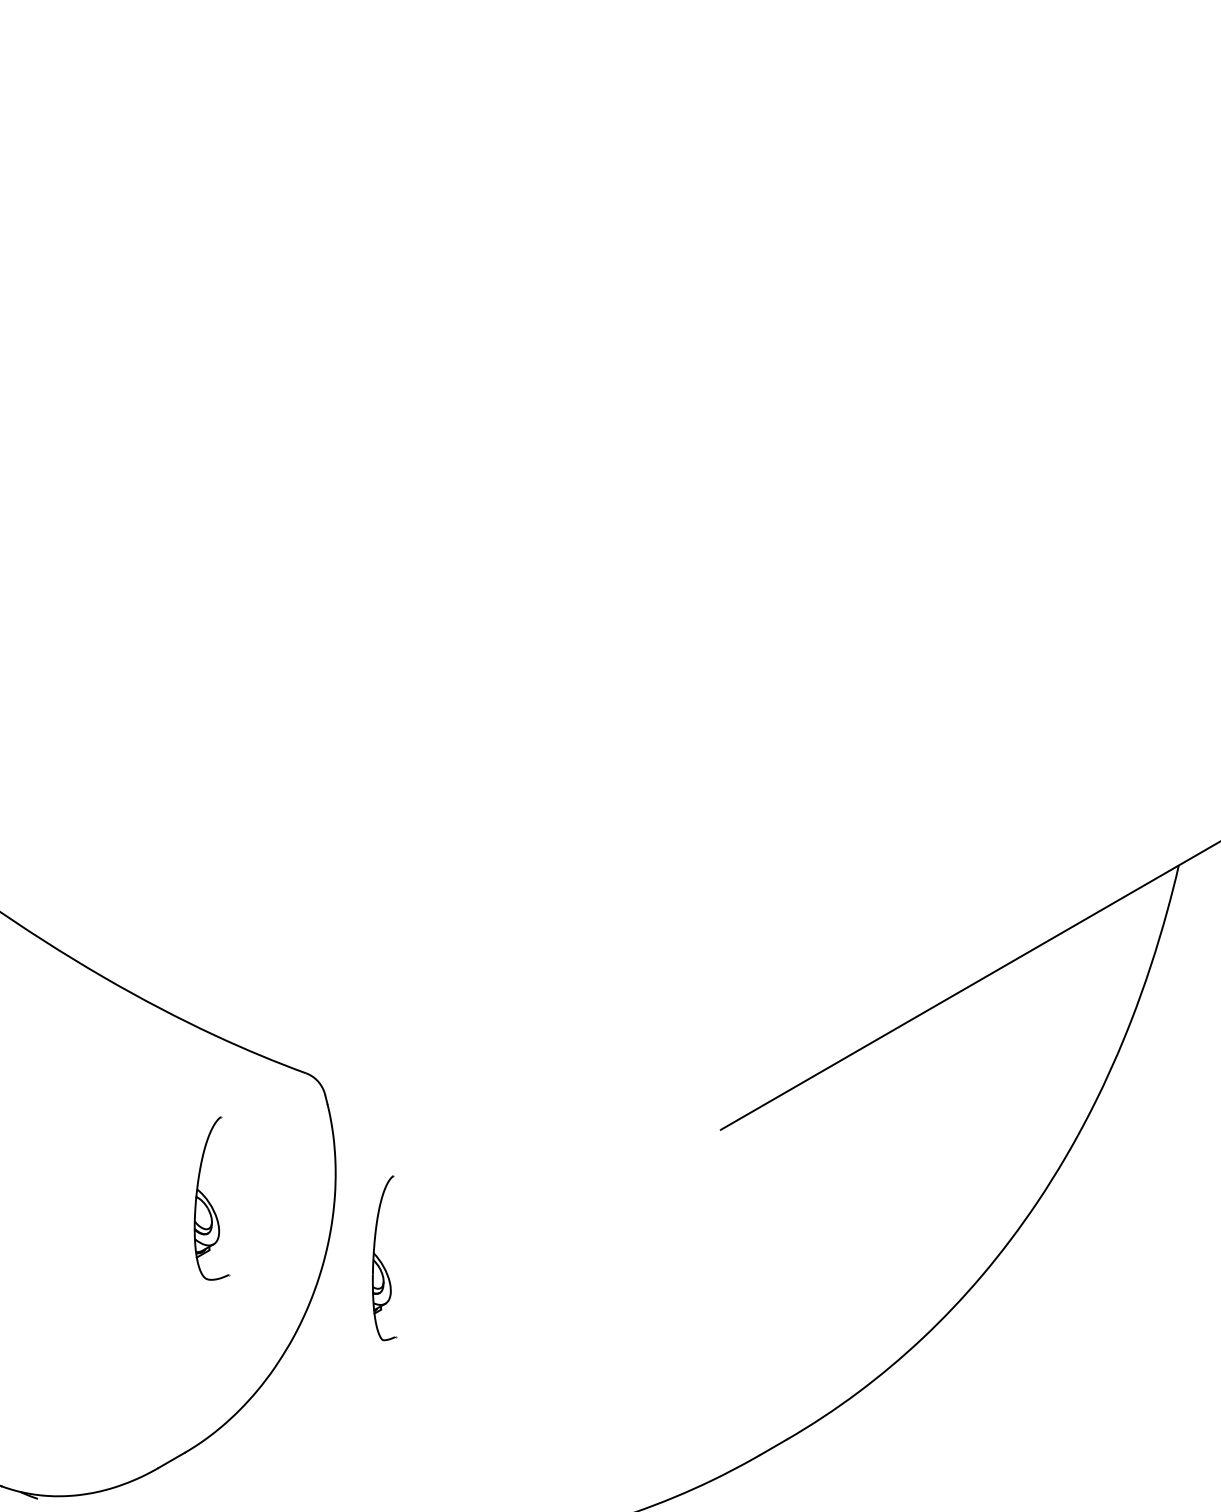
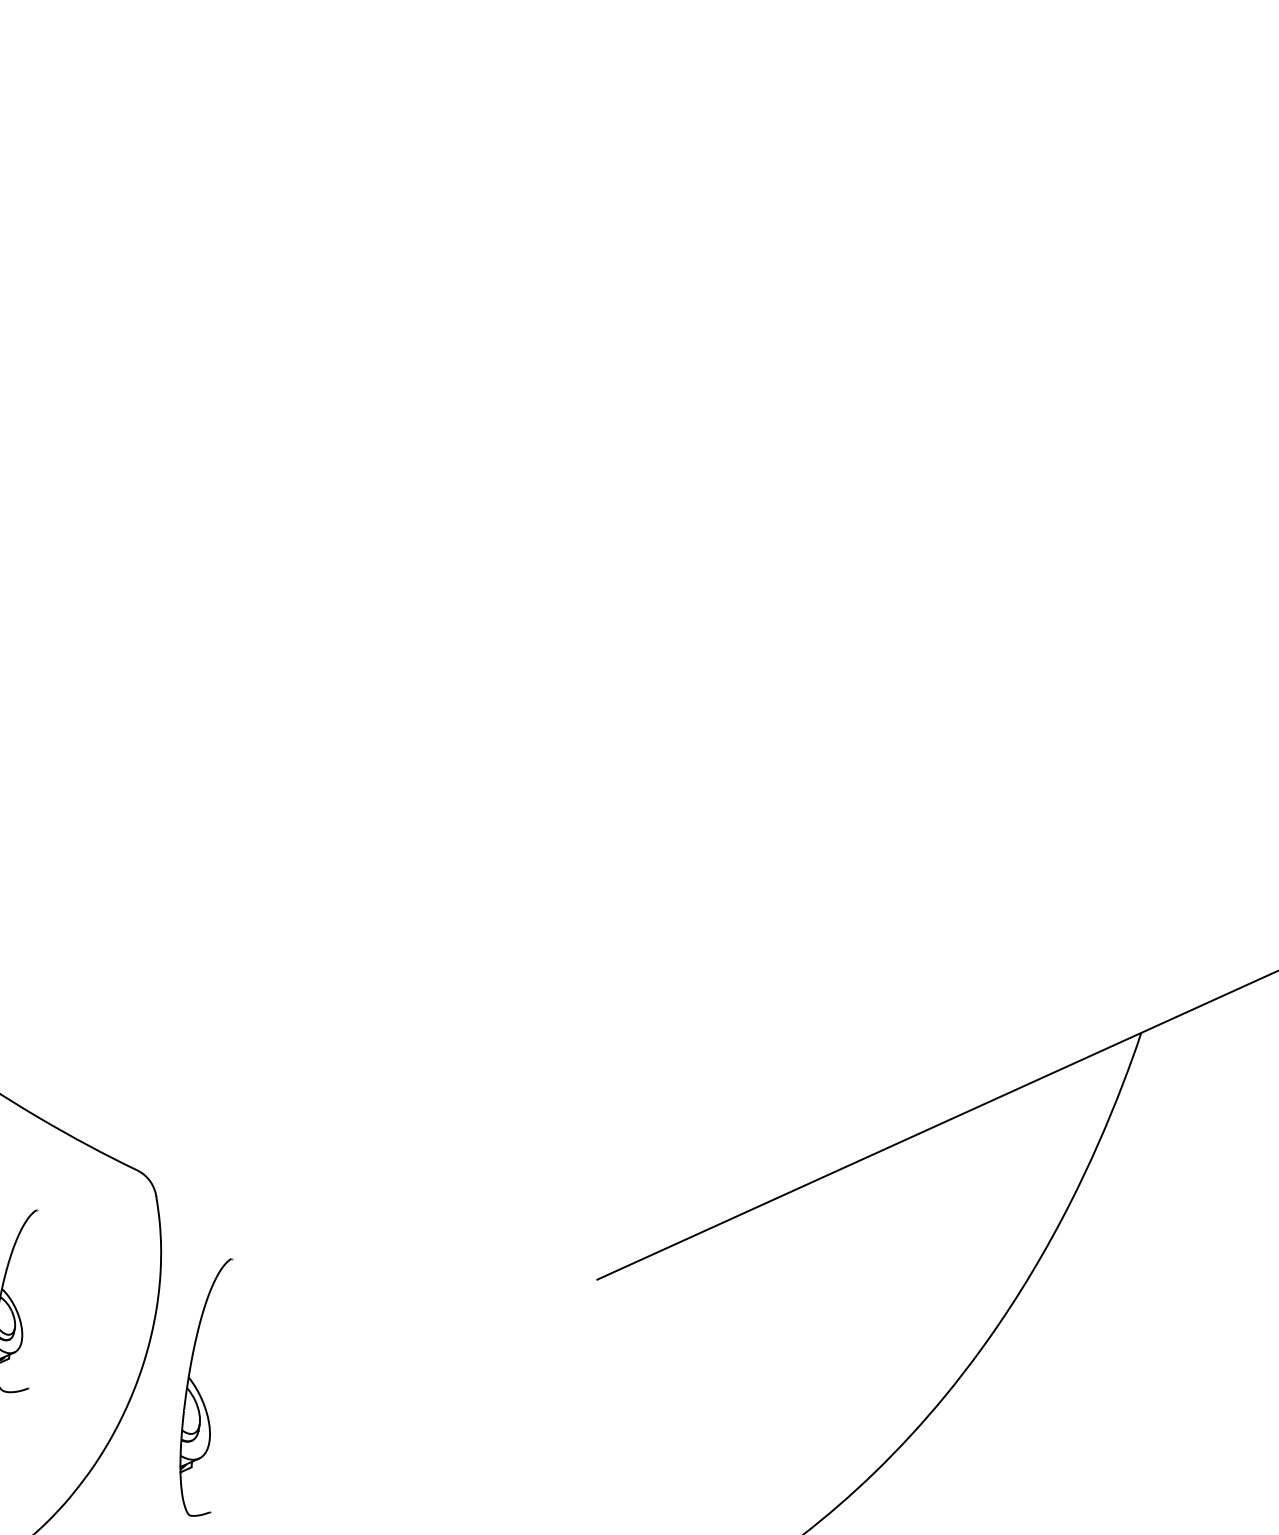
part: (384, 1258) -> (204, 1387), size x1.4

